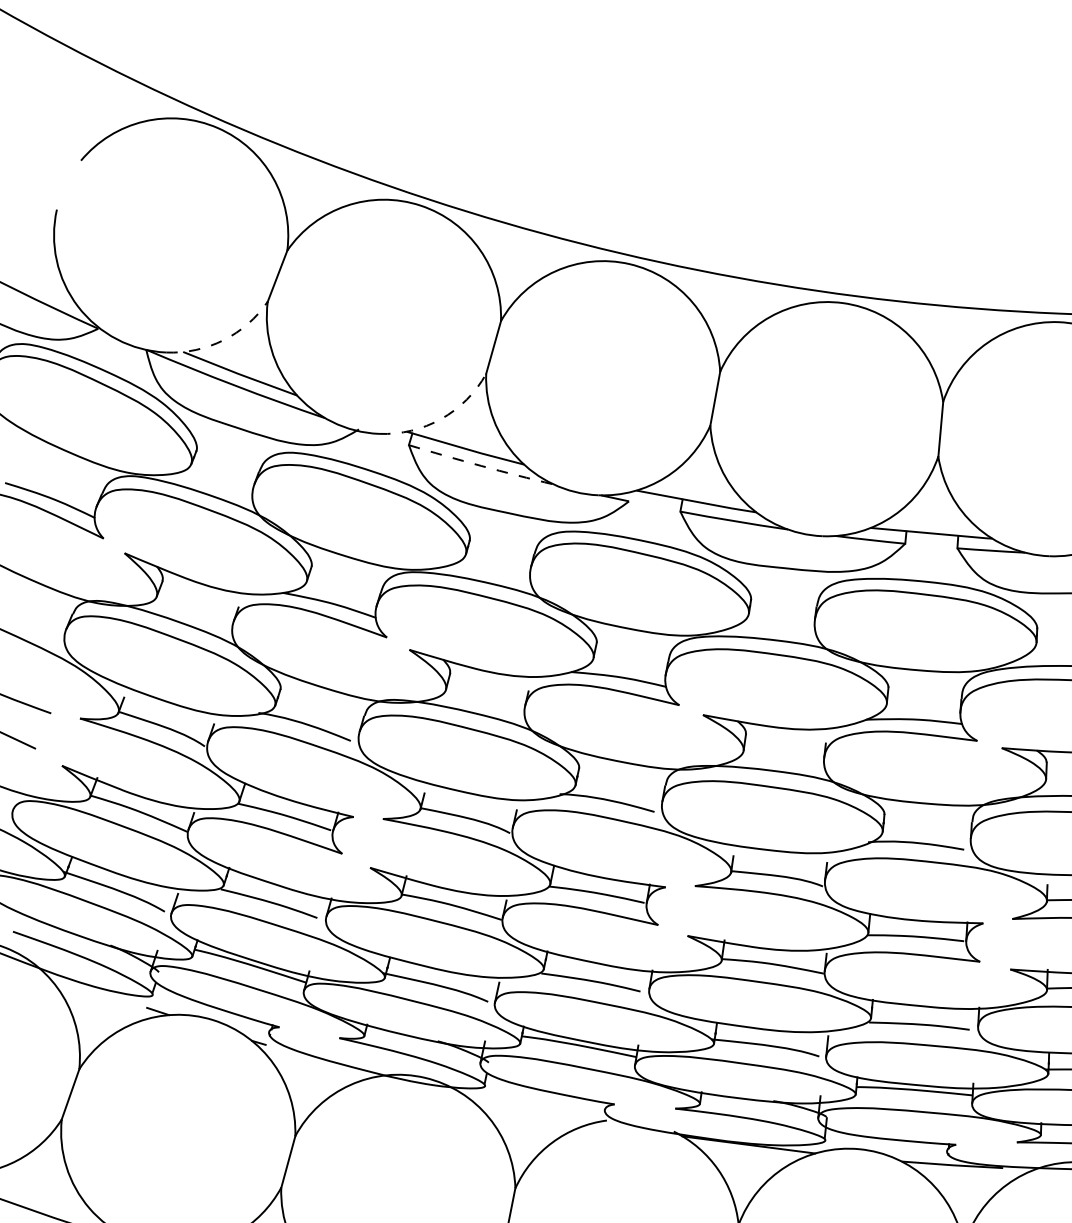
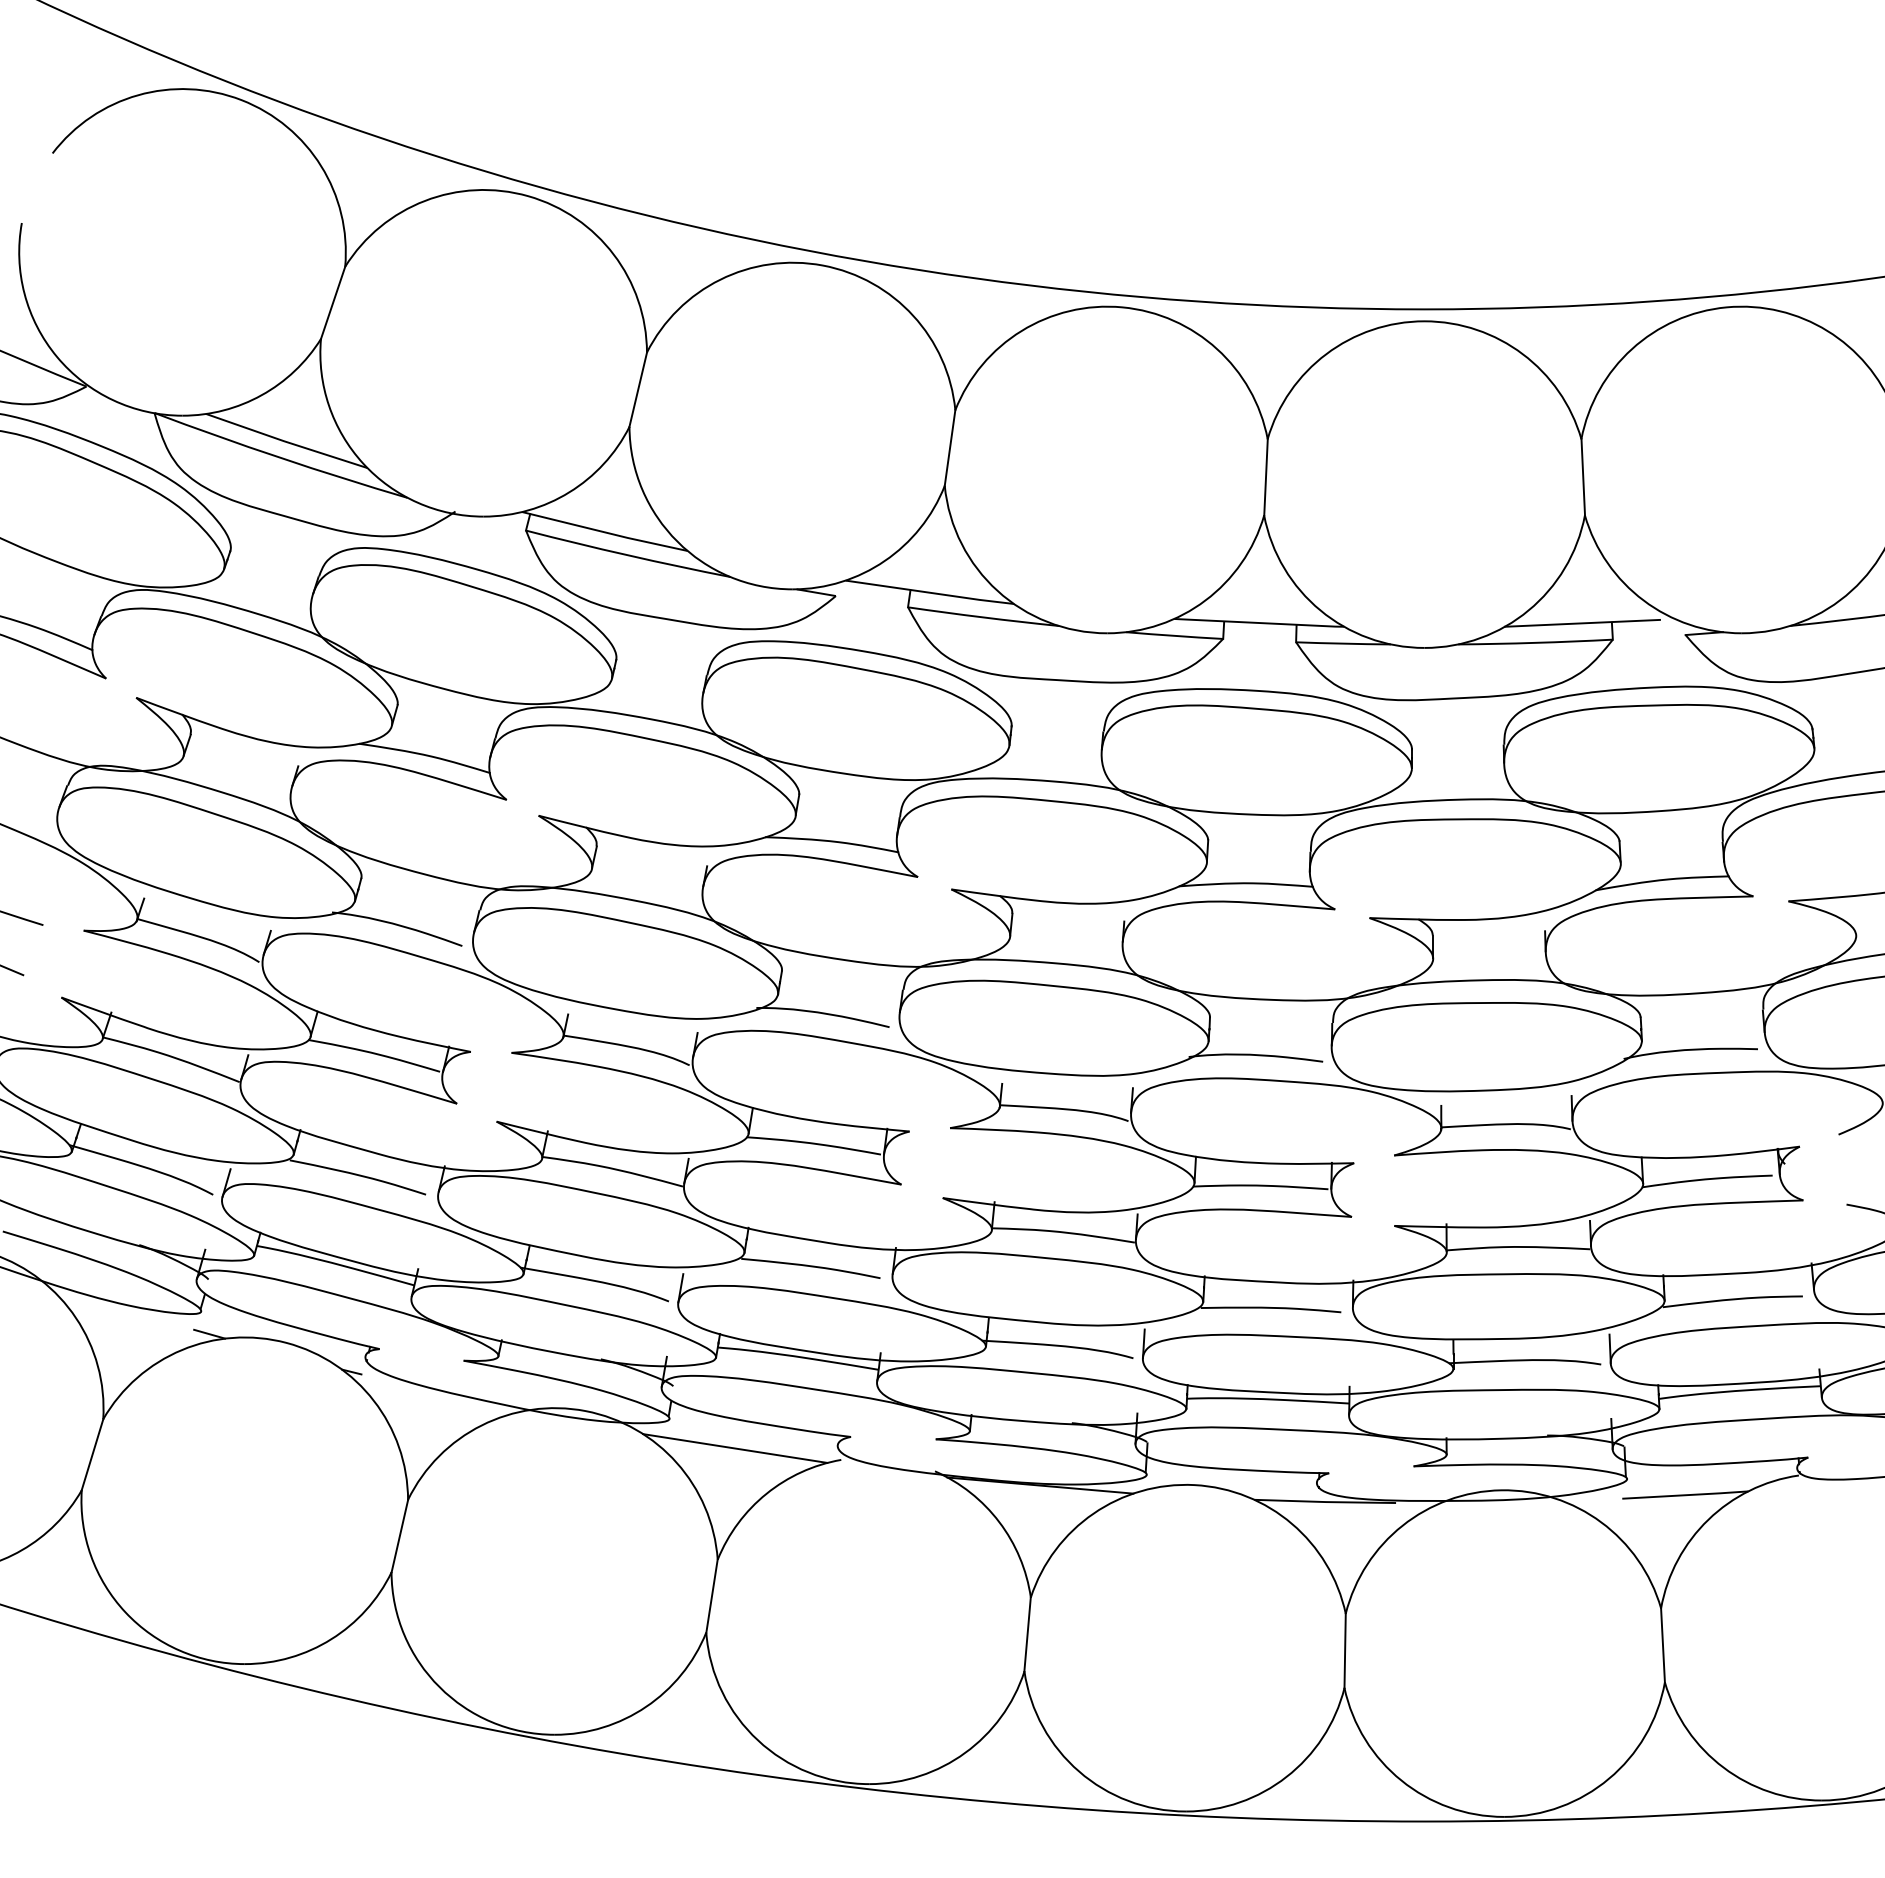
arc: (223, 340) -> (261, 395), dashed -> solid
arc: (441, 419) -> (569, 492), dashed -> solid
arc: (480, 466) -> (627, 555), dashed -> solid
line: (531, 1109) -> (735, 1448), added

